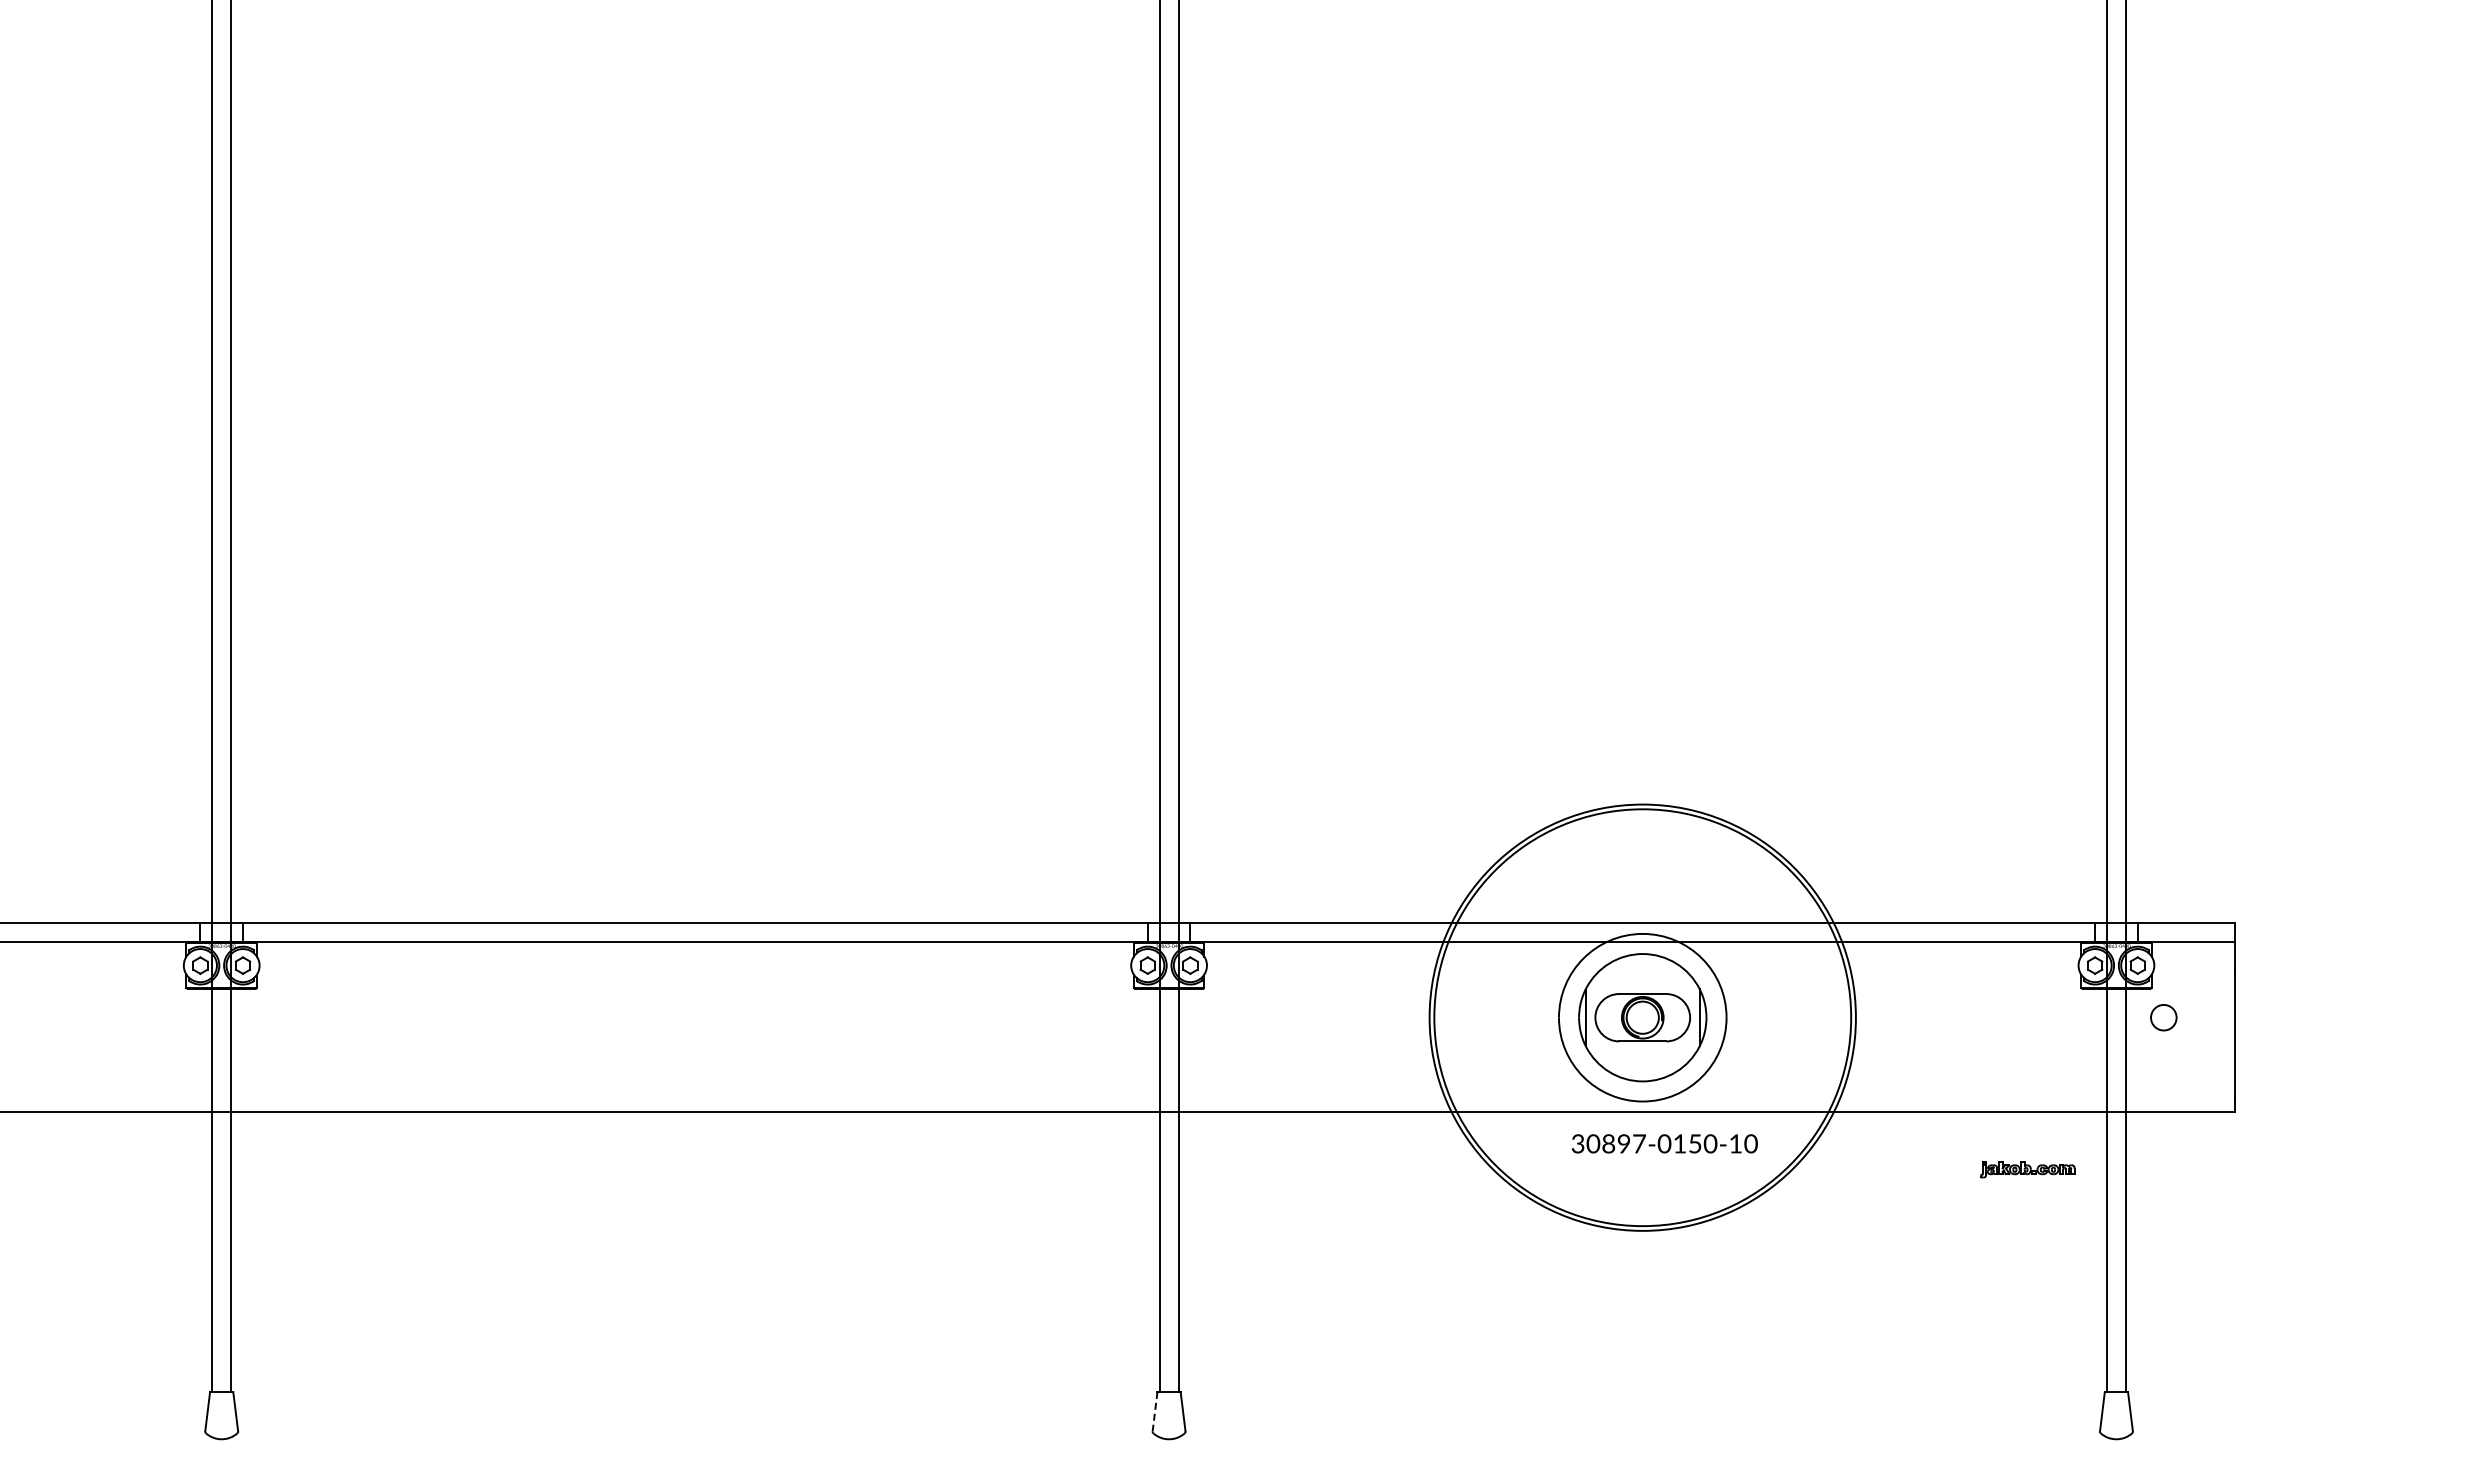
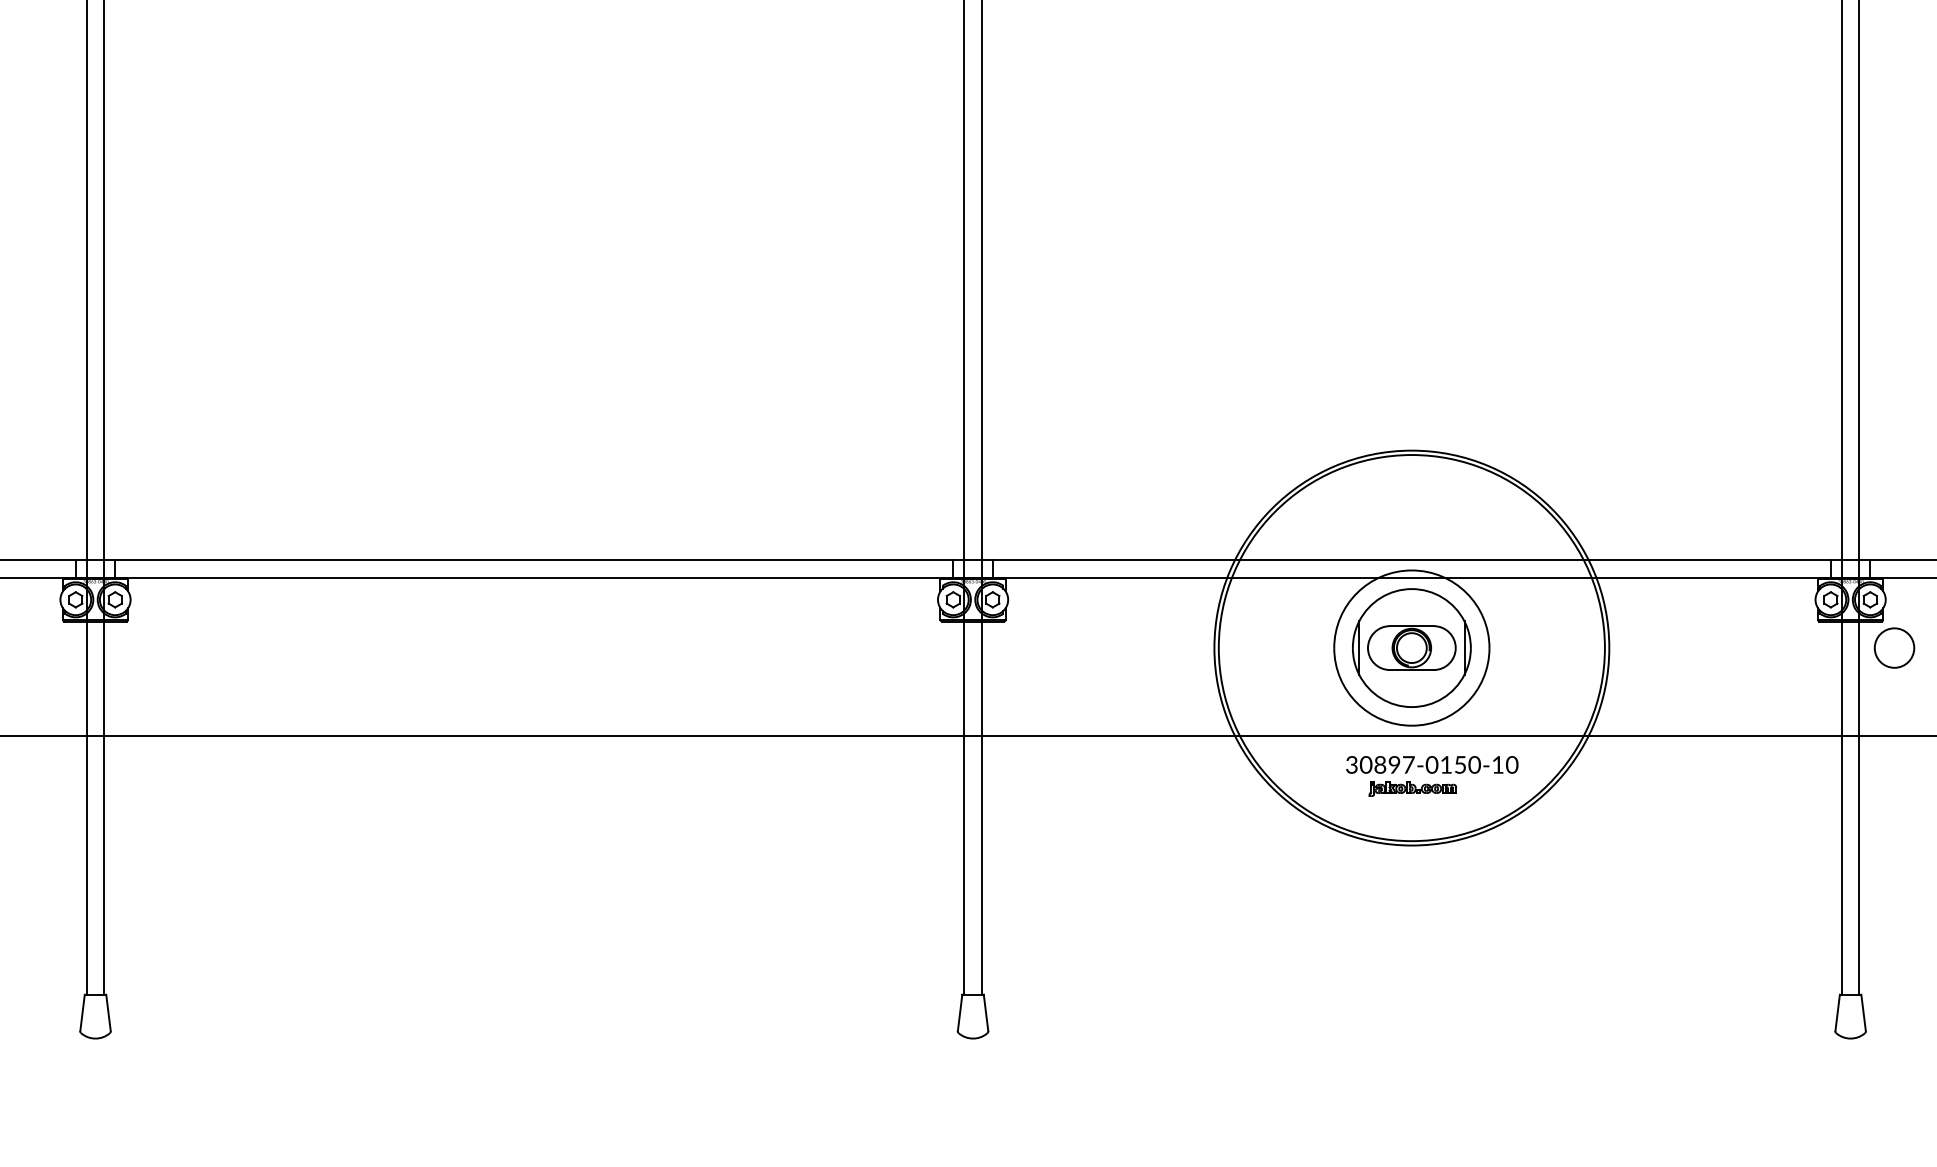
circle: (2163, 1017) -> (1894, 647), size x1.67
part: (2027, 1169) -> (1412, 788), moved
line: (1155, 1411) -> (960, 1012), dashed -> solid

